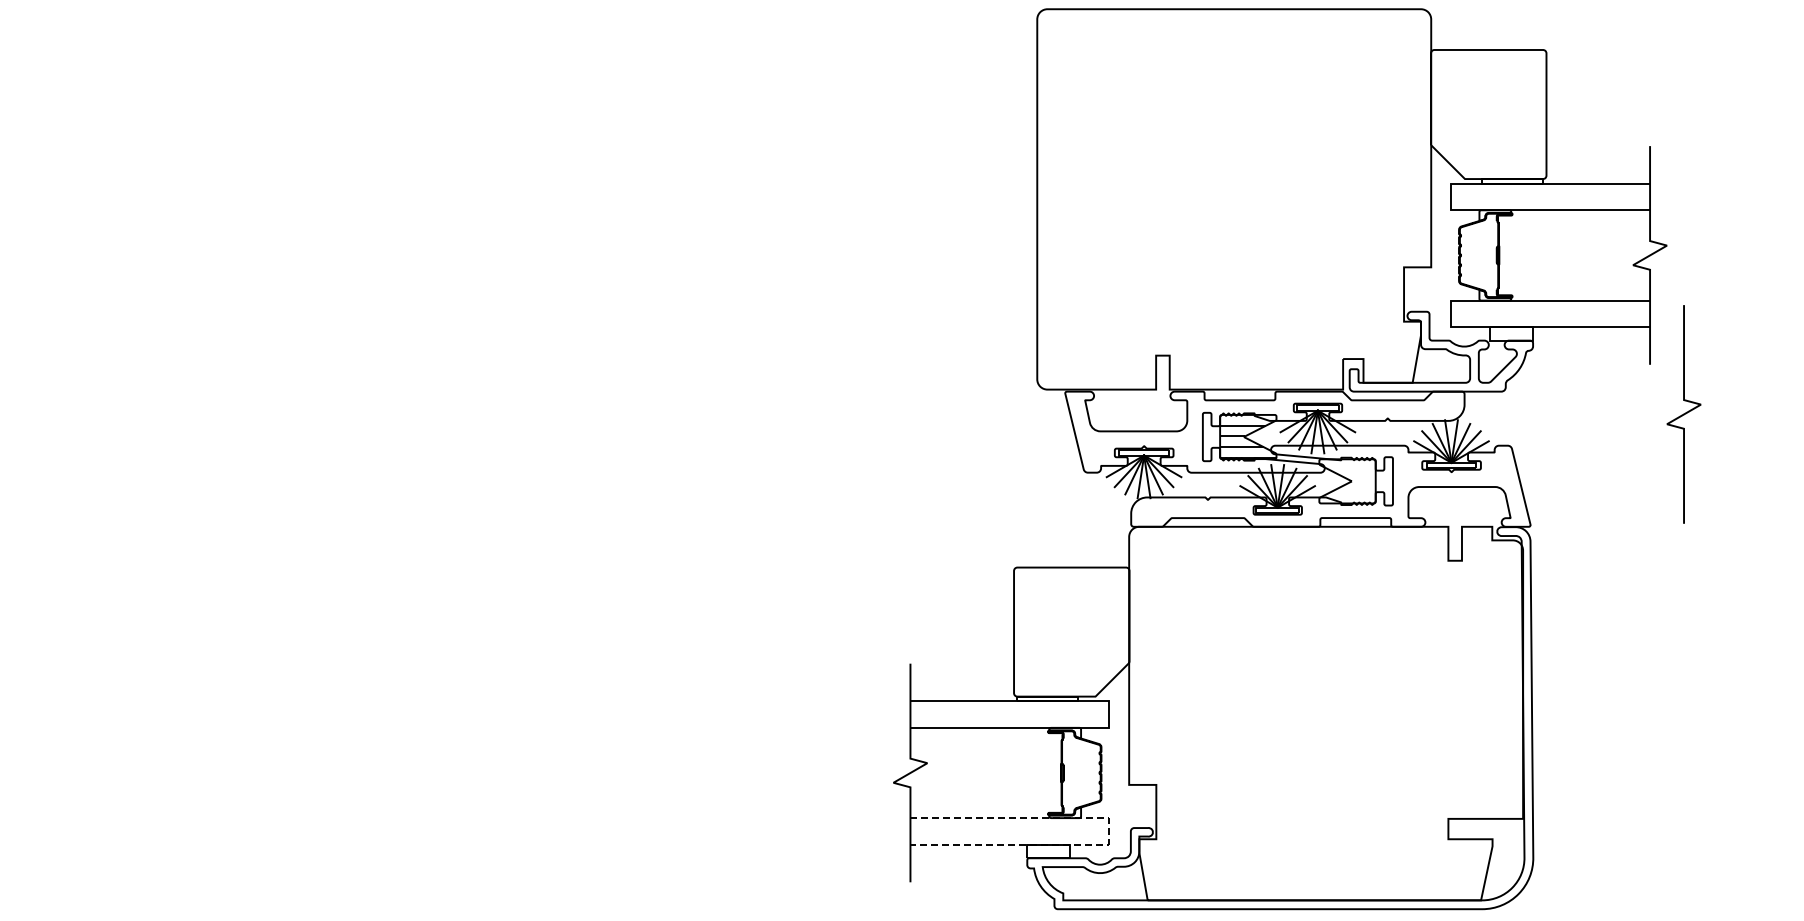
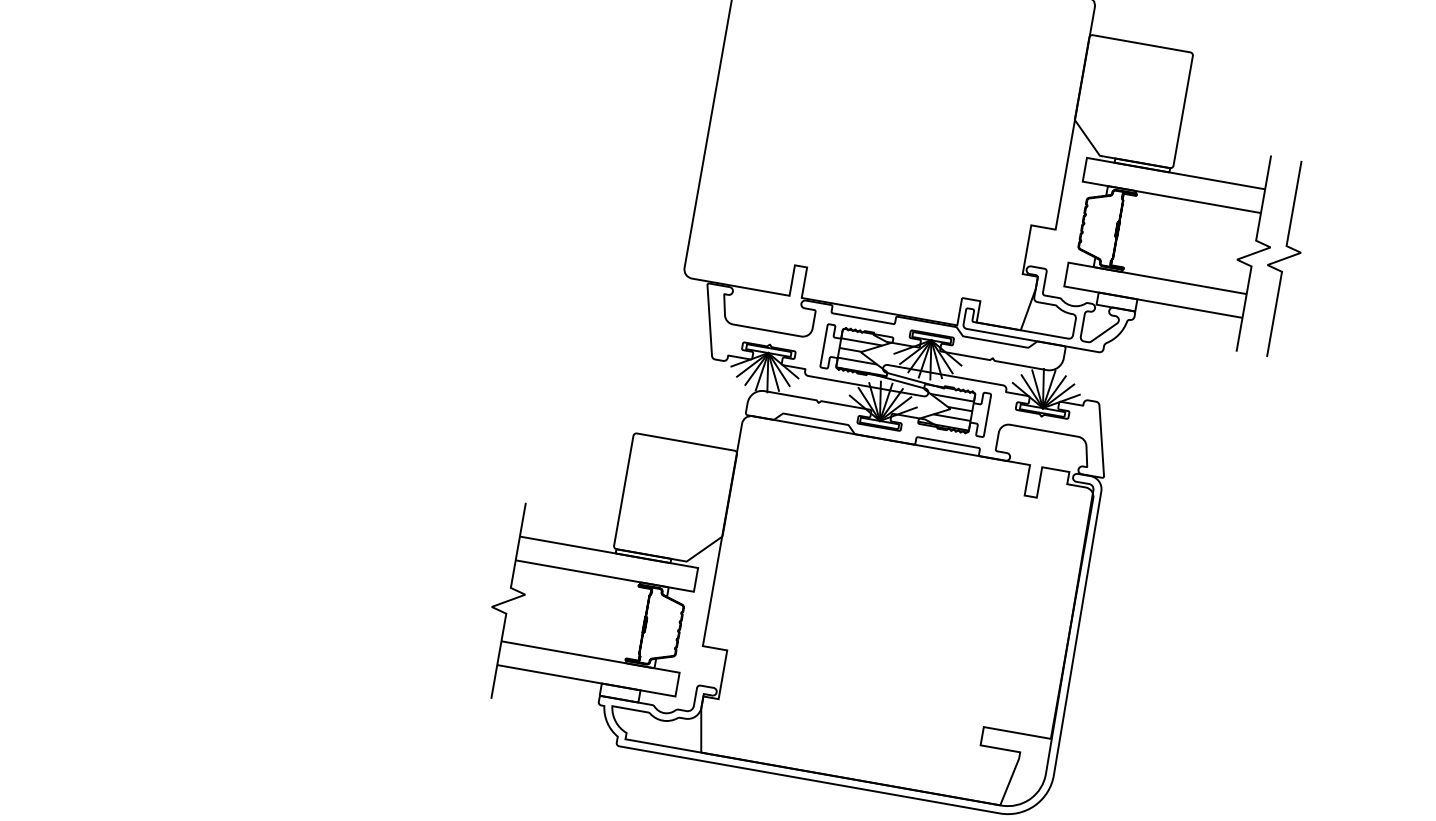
curve: (1683, 414) -> (1283, 258), moved
hatch: (1347, 484) -> (946, 411), added
line: (1109, 831) -> (677, 684), dashed -> solid

